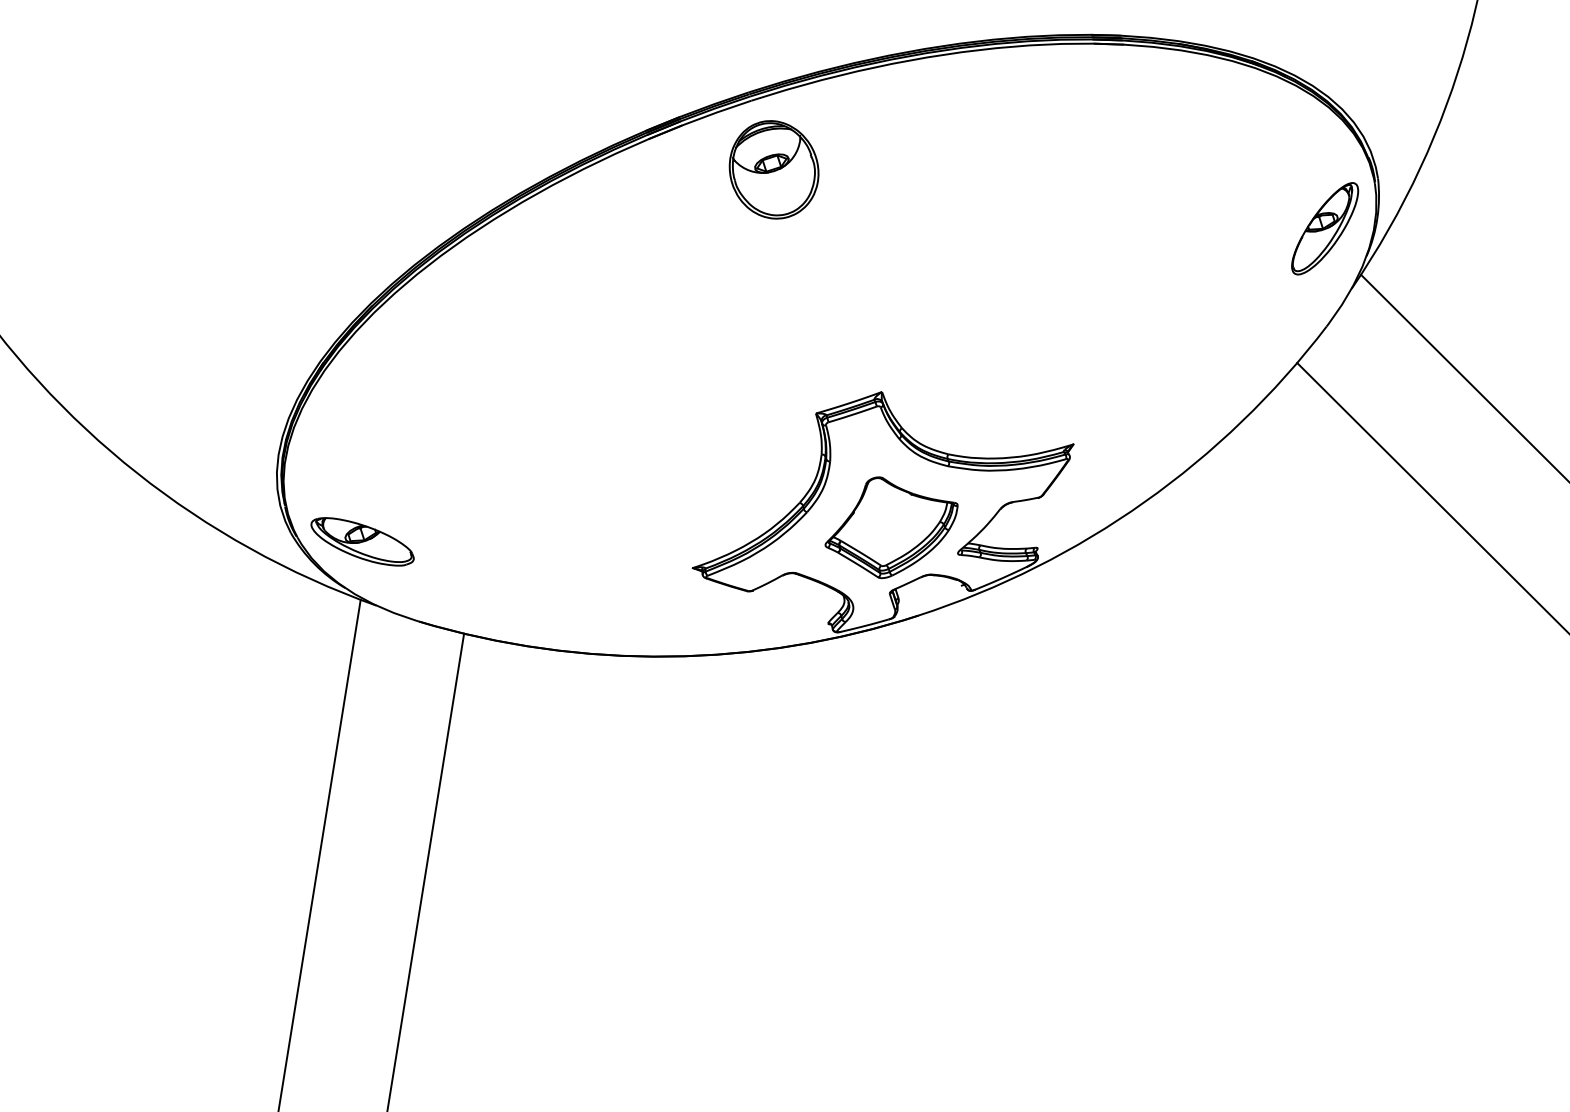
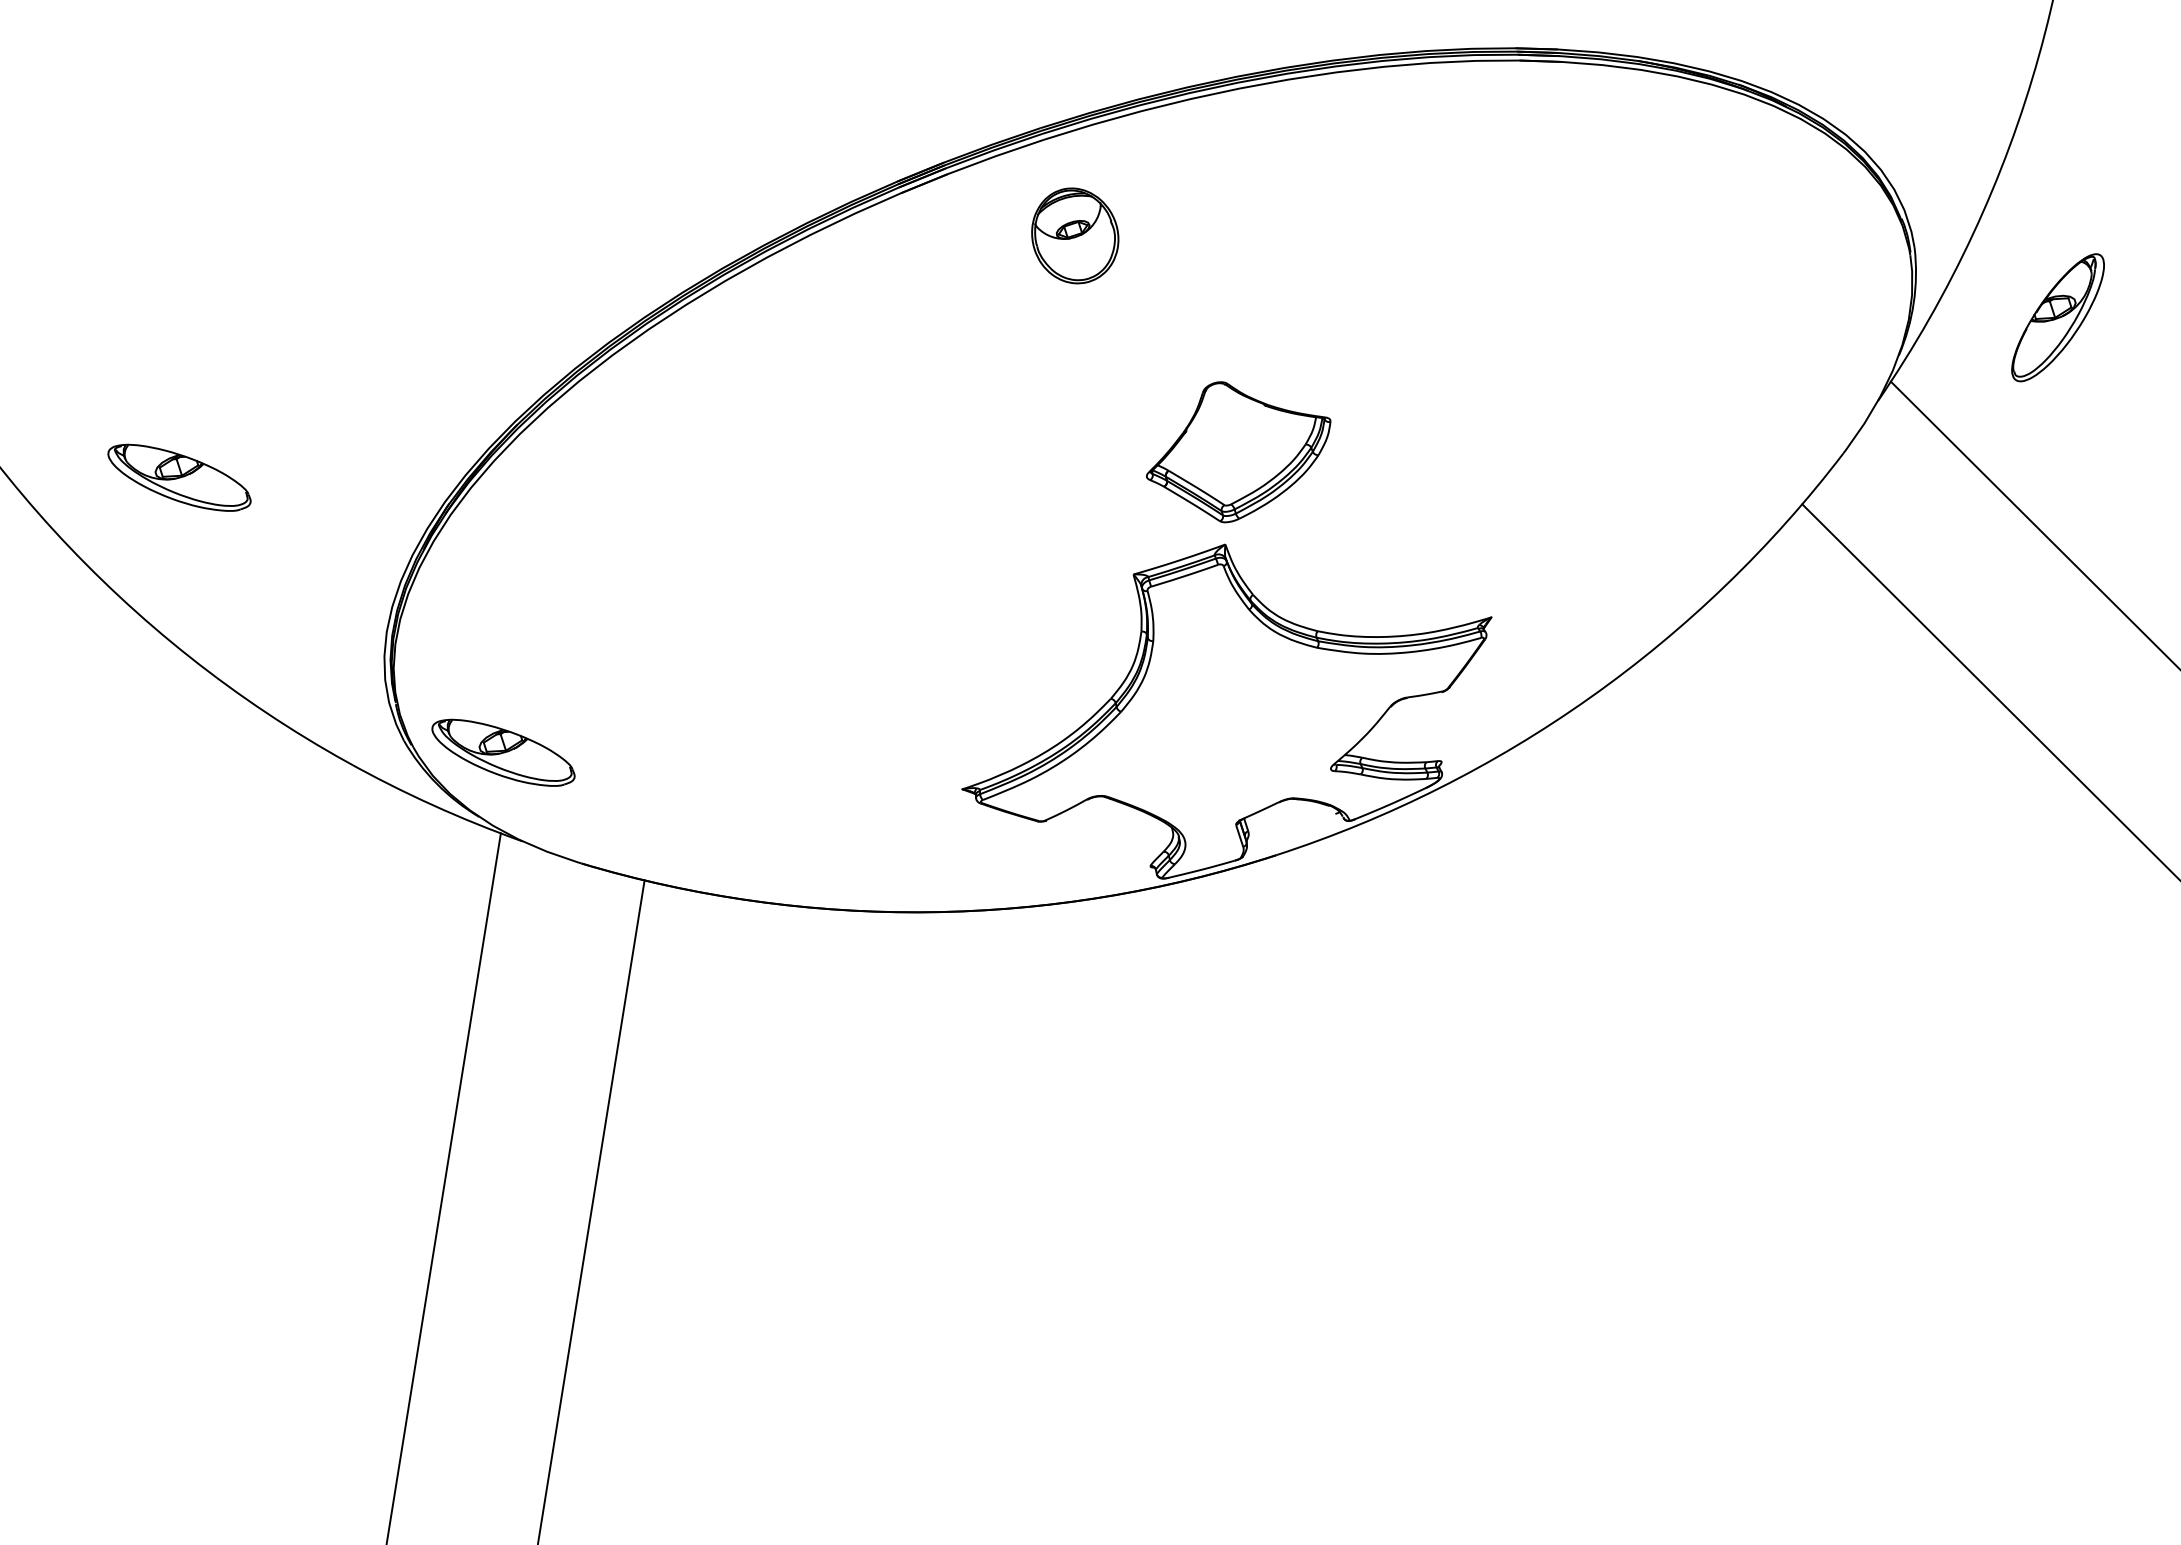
part: (773, 169) -> (1074, 235), size x0.7
part: (1324, 228) -> (2057, 317), moved
part: (129, 343) -> (179, 477), added
part: (891, 527) -> (1238, 452), moved

